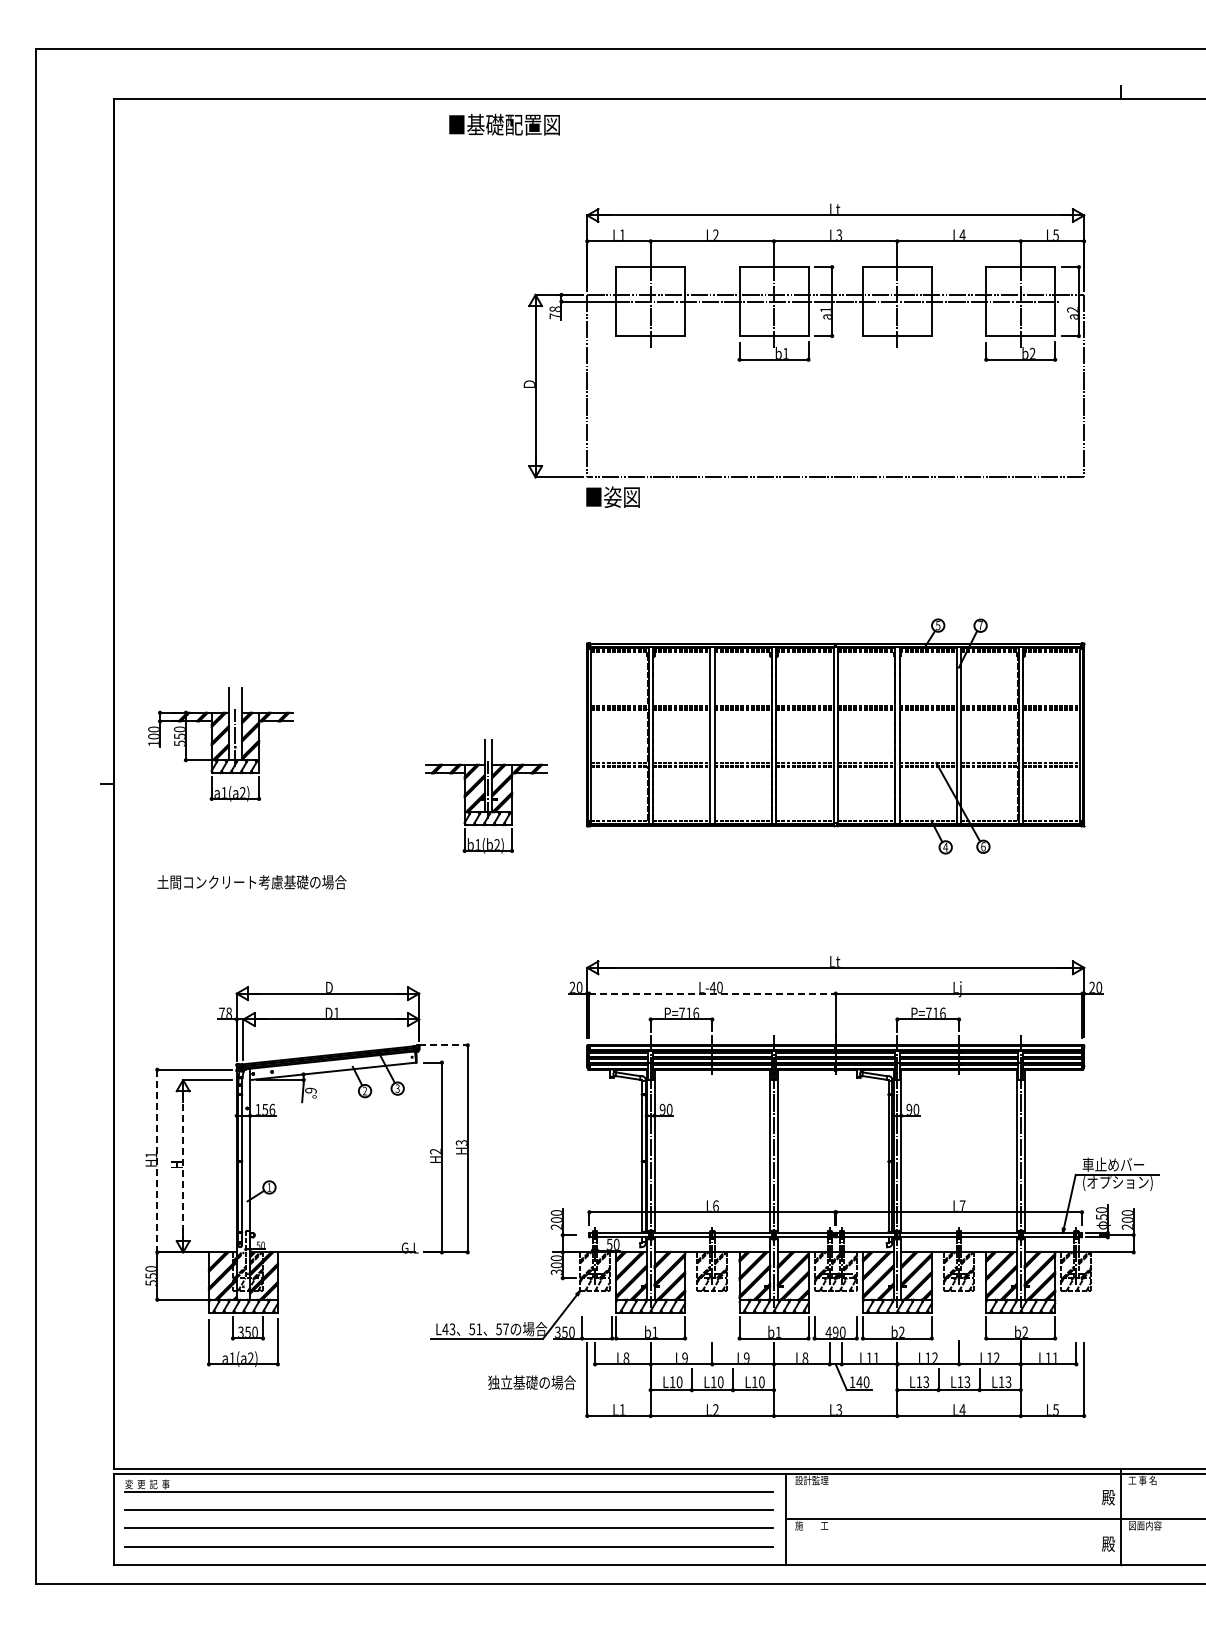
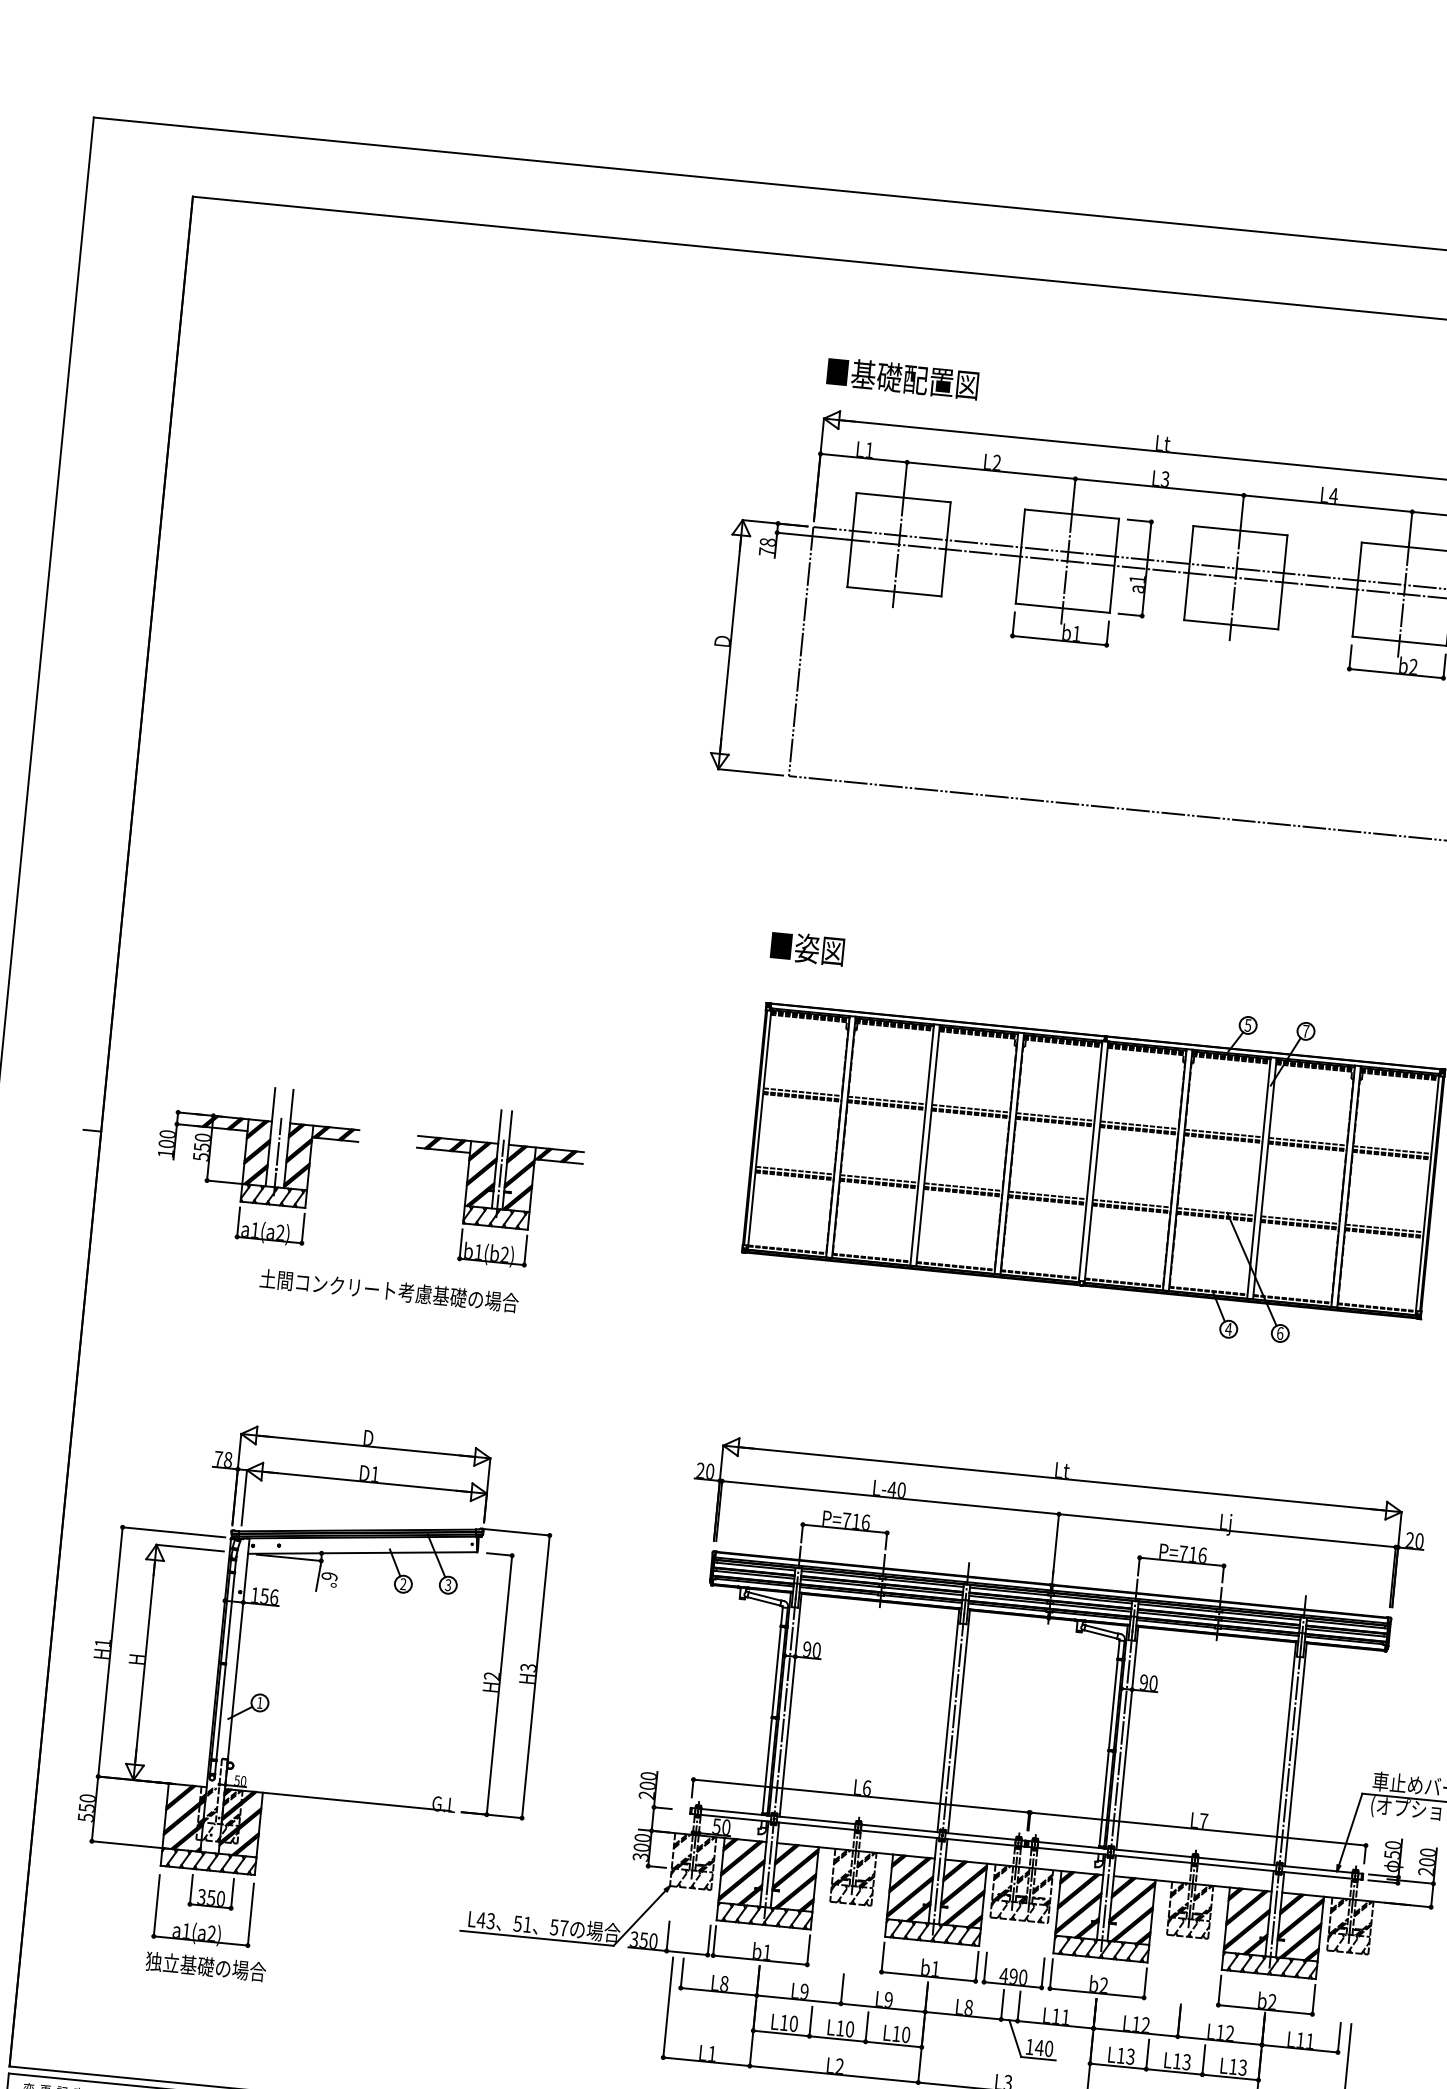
text: (504, 124) -> (902, 378), moved
text: (612, 496) -> (806, 947), moved
part: (220, 744) -> (256, 1163), moved
part: (486, 796) -> (496, 1187), moved
text: (251, 882) -> (388, 1291), moved
line: (712, 993) -> (890, 1497), dashed -> solid
line: (444, 1045) -> (517, 1532), dashed -> solid
line: (157, 1161) -> (110, 1652), dashed -> solid
line: (183, 1166) -> (145, 1662), dashed -> solid
text: (531, 1382) -> (205, 1966), moved

